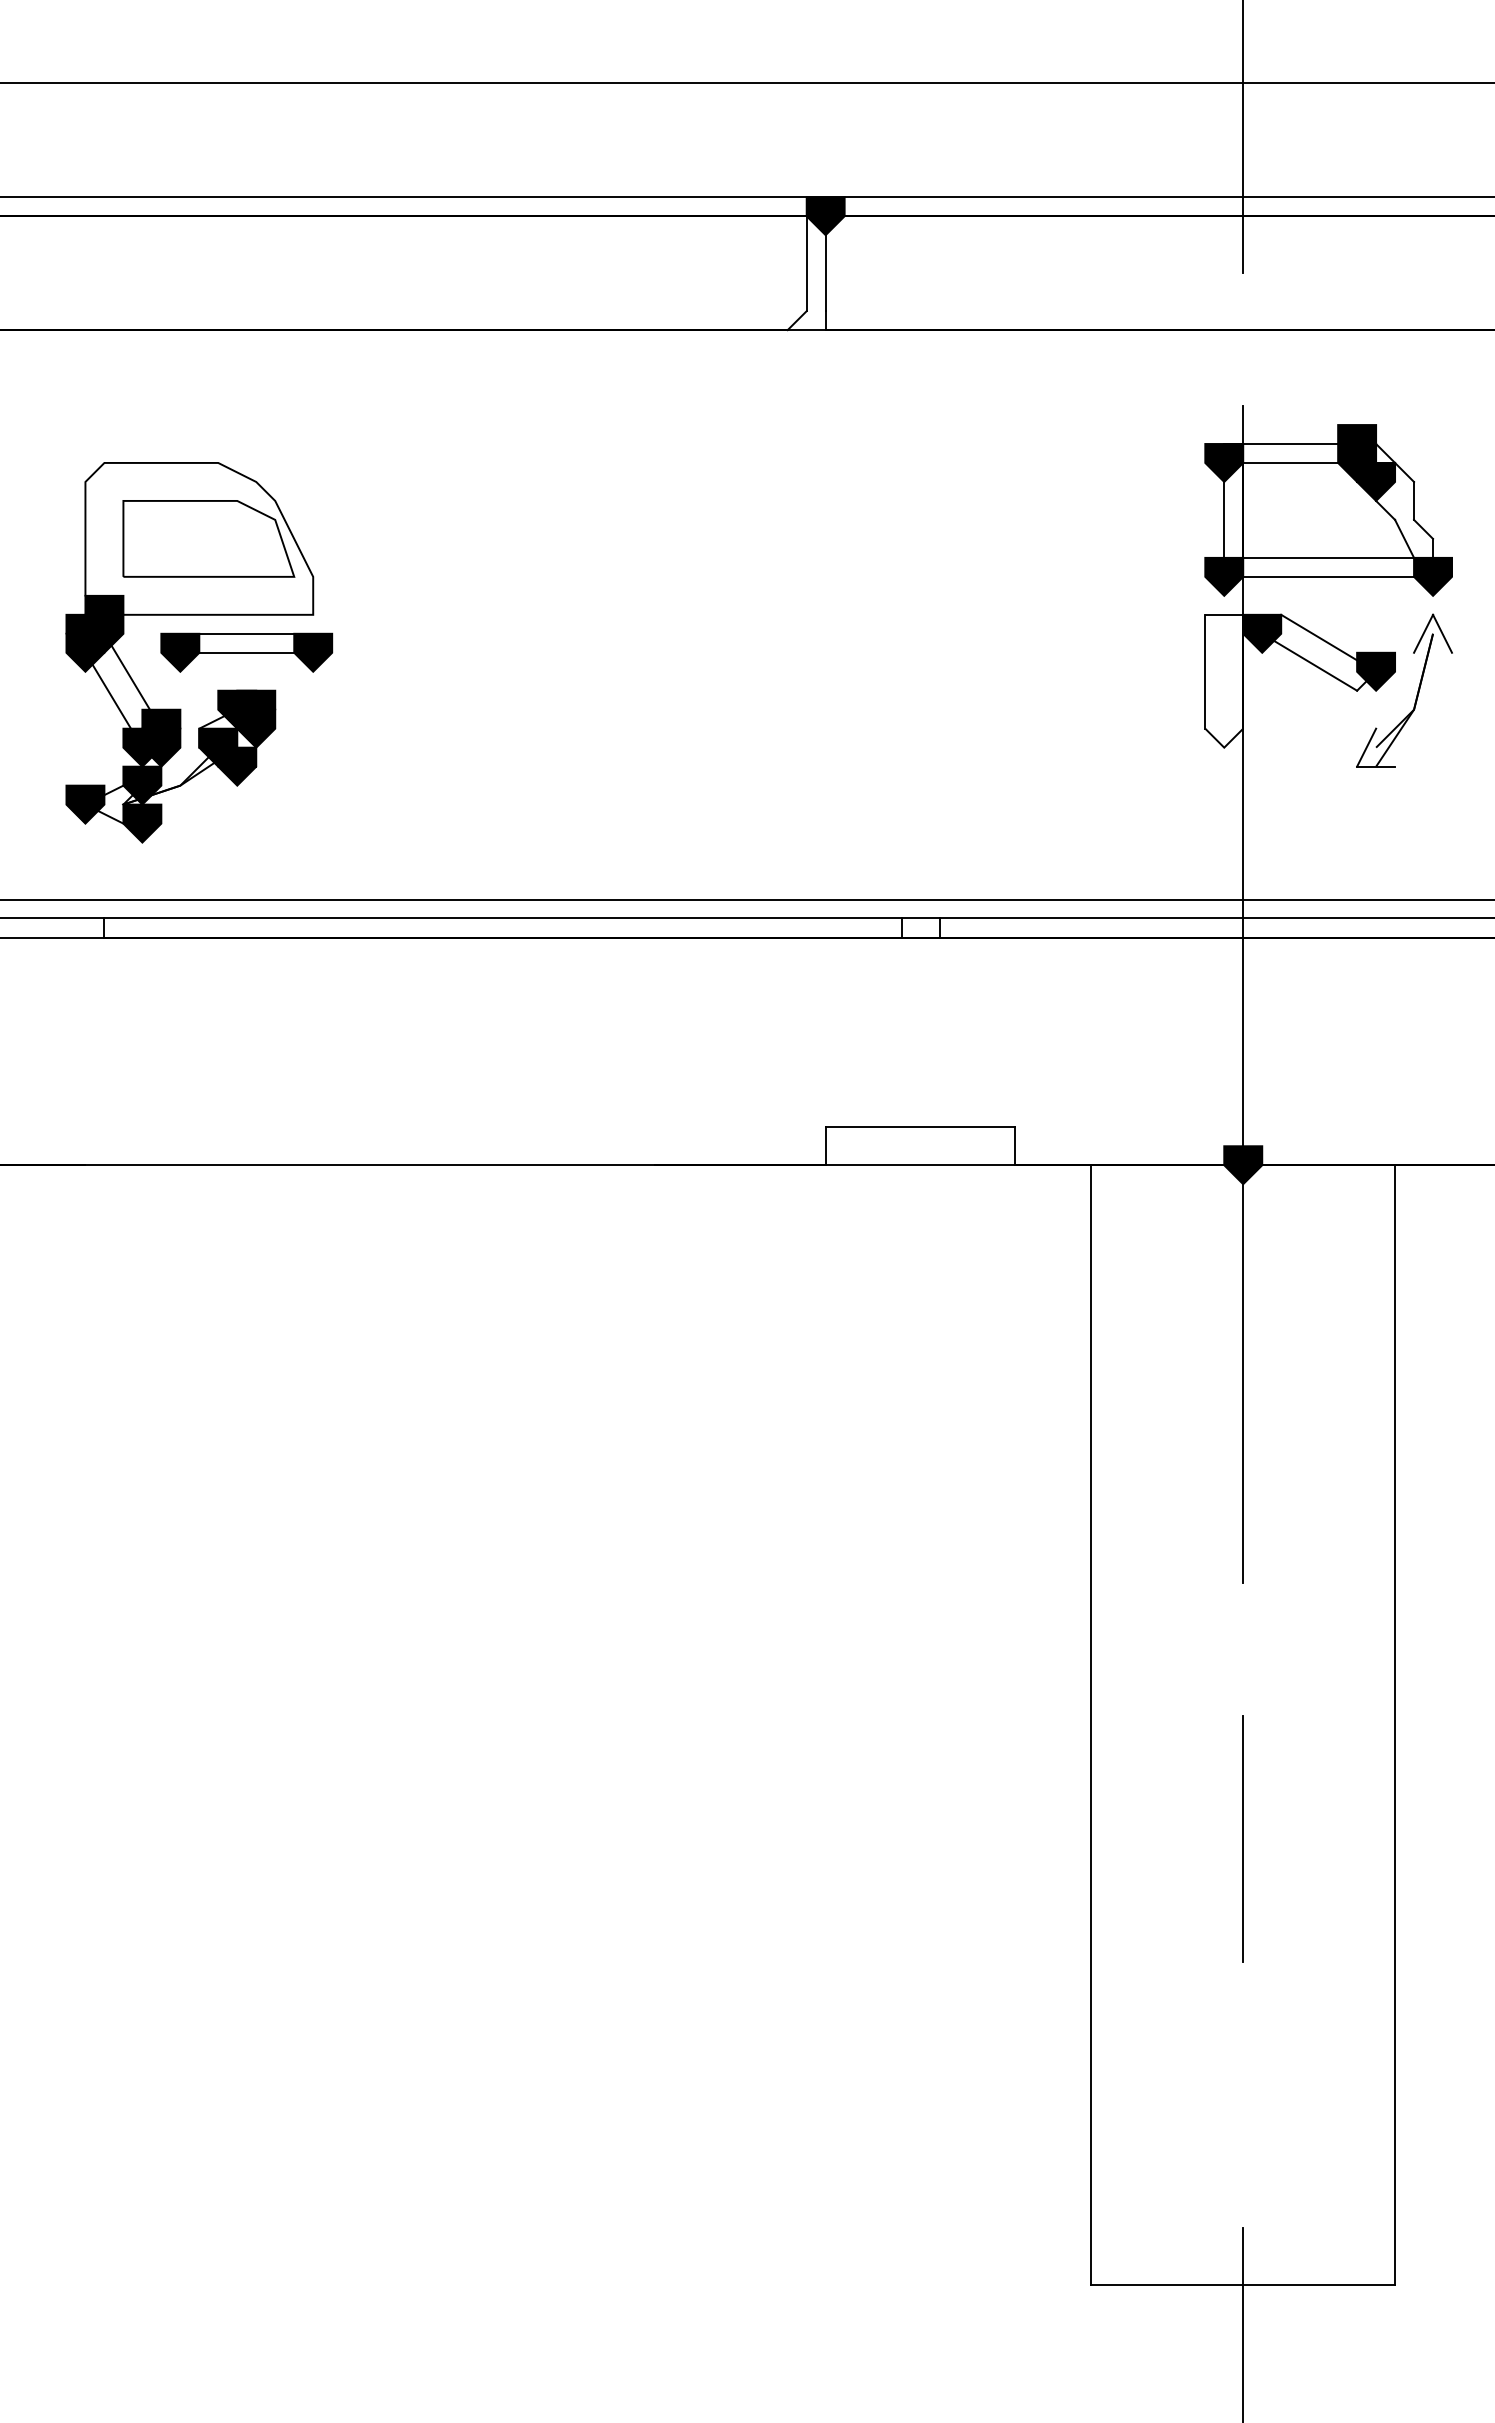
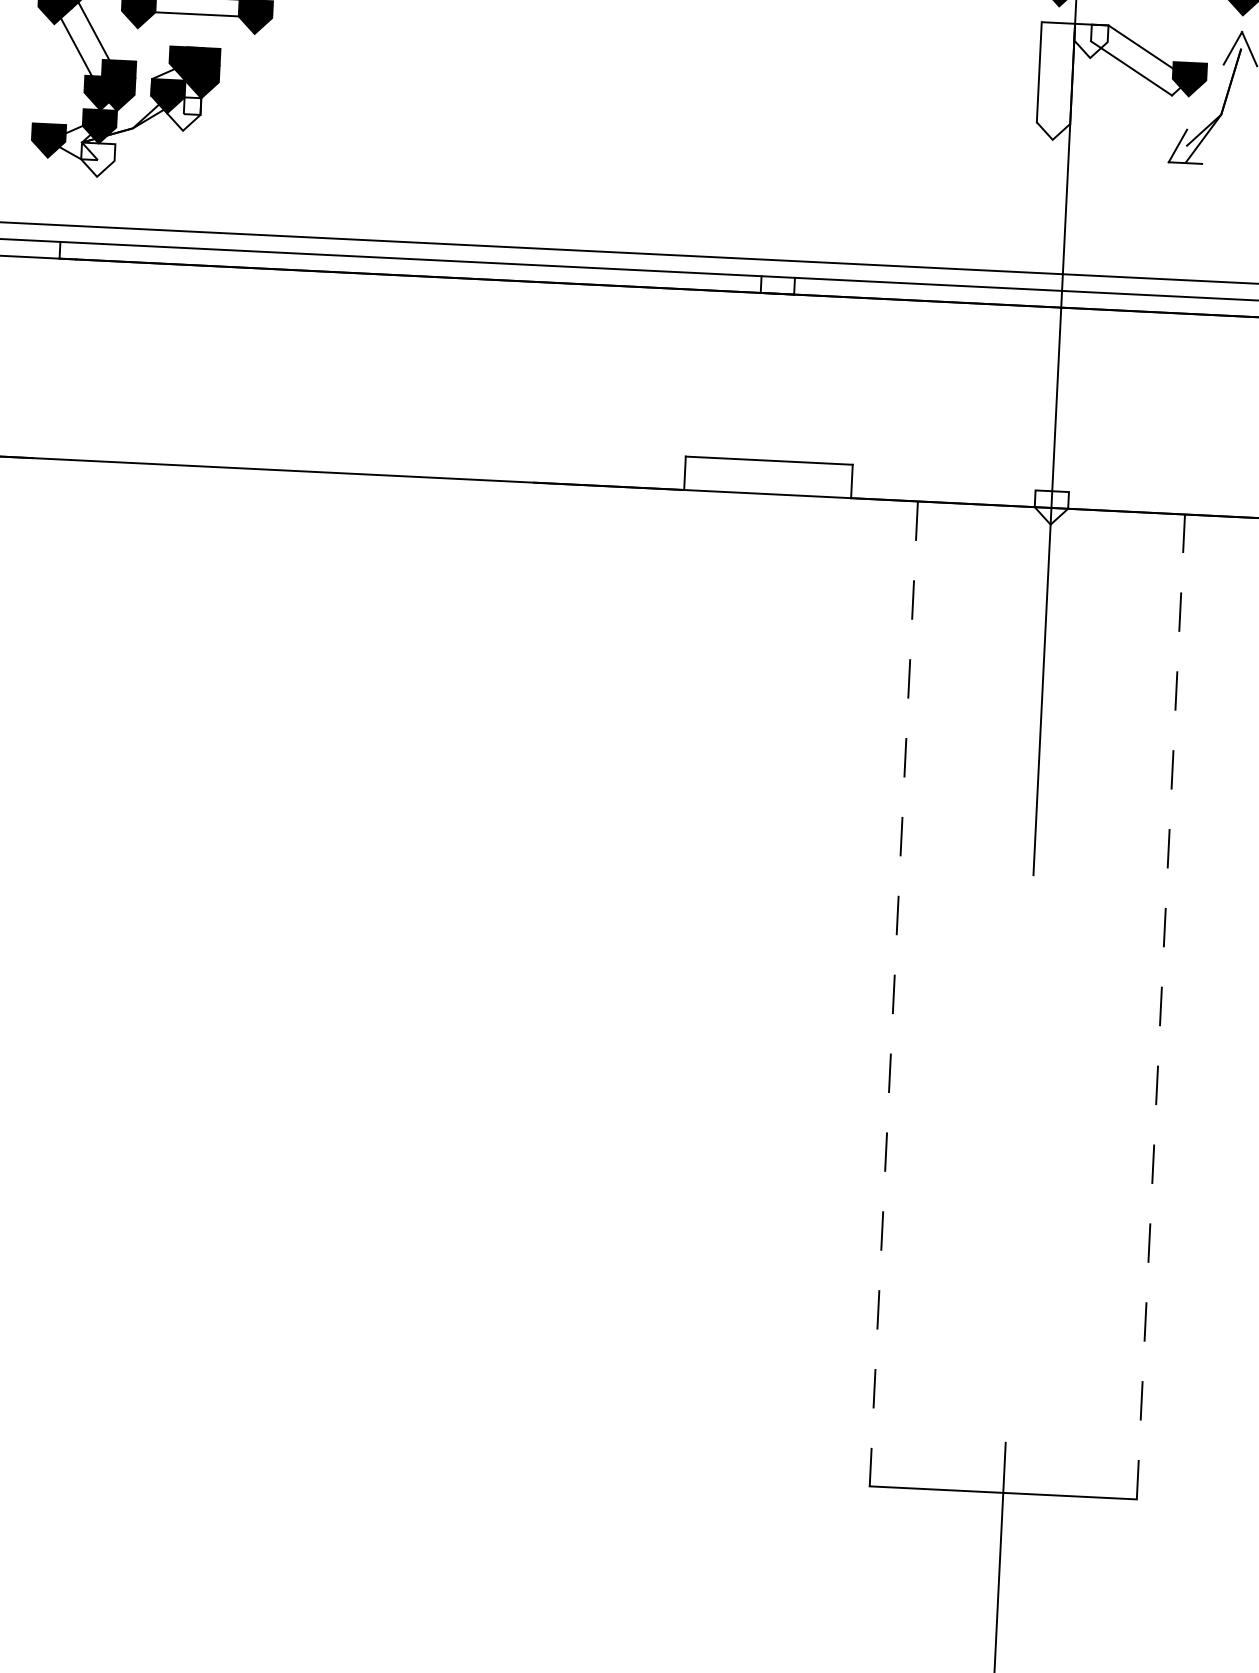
fill: (1262, 633) -> (1091, 41), removed
fill: (237, 766) -> (184, 113), removed
fill: (142, 823) -> (98, 160), removed
fill: (1243, 1165) -> (1051, 508), removed
line: (1091, 1725) -> (893, 994), solid -> dashed
line: (1395, 1725) -> (1161, 1007), solid -> dashed
line: (1243, 1838) -> (1022, 1100), removed

